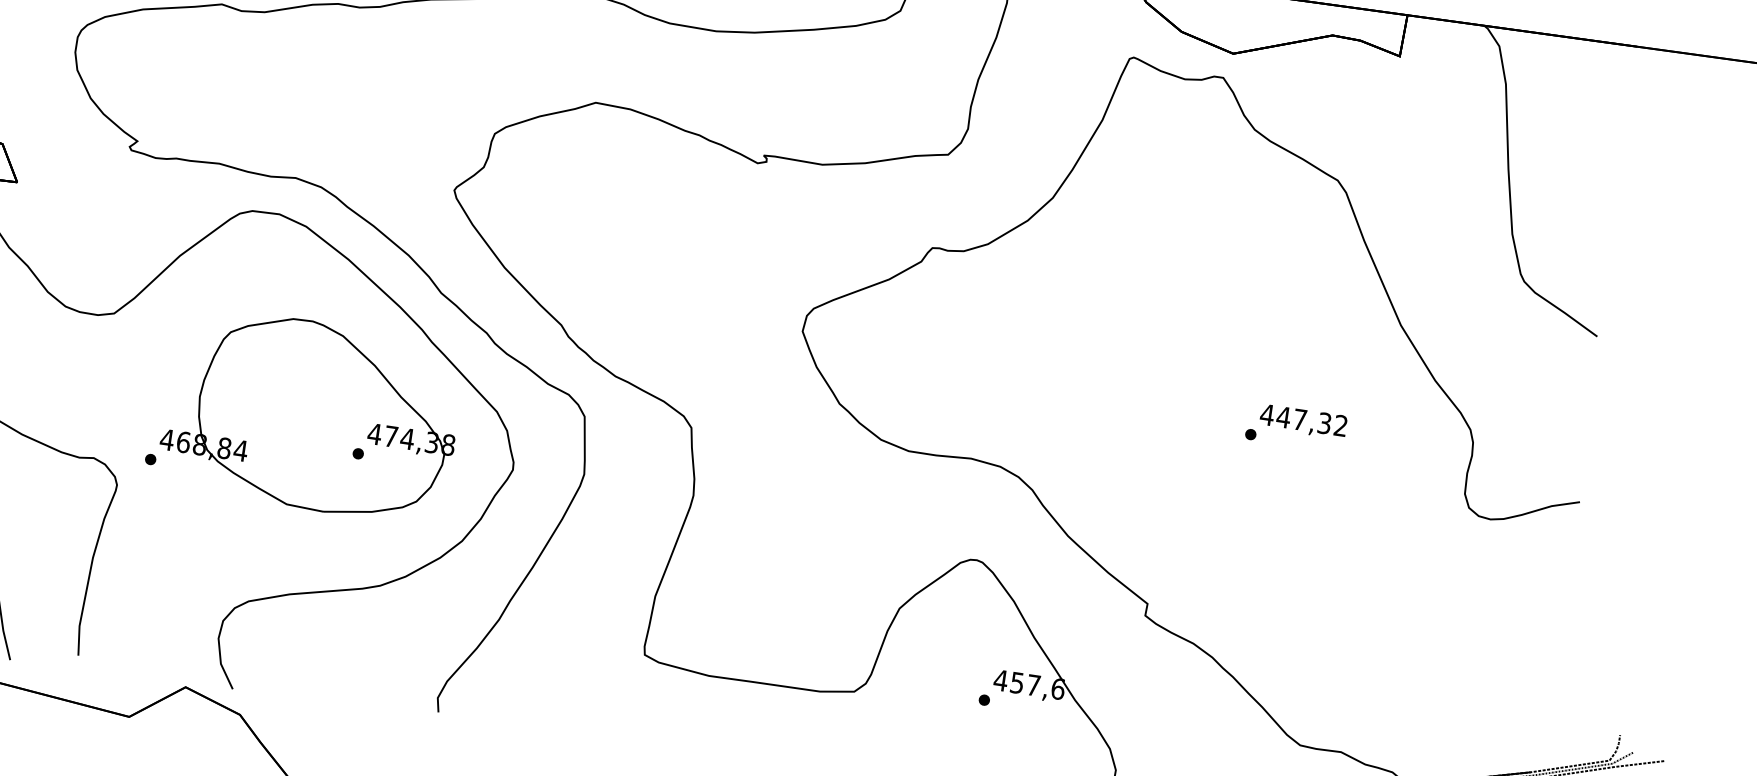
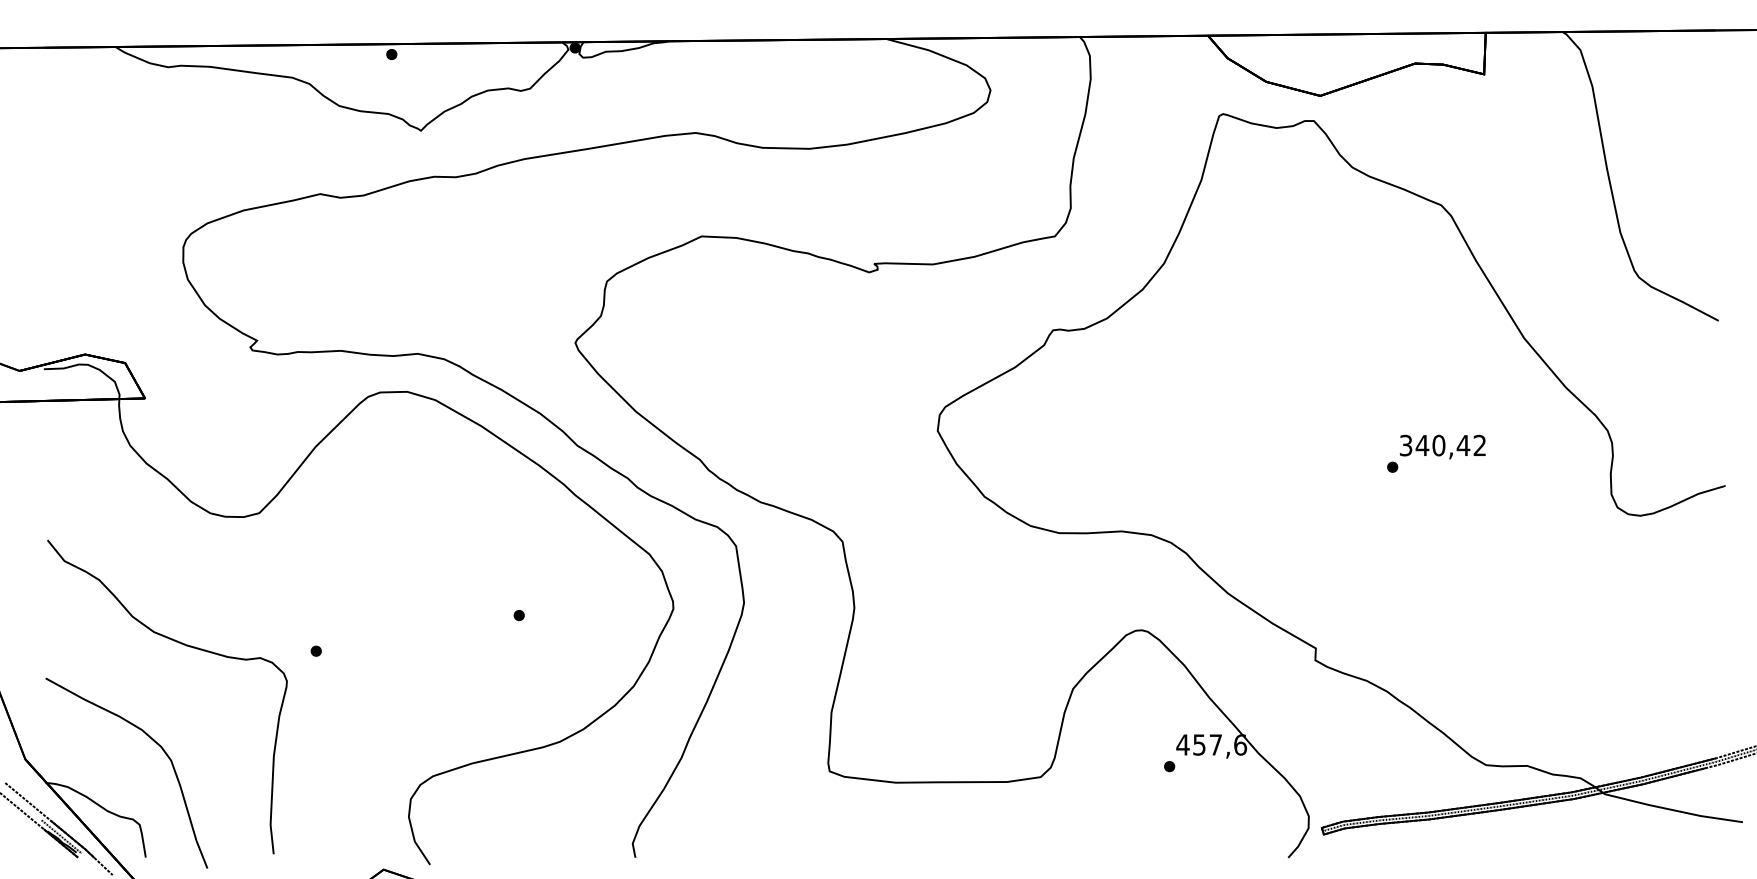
part: (311, 415) -> (467, 584), removed
text: (1295, 419) -> (1434, 445), 447,32 -> 340,42

